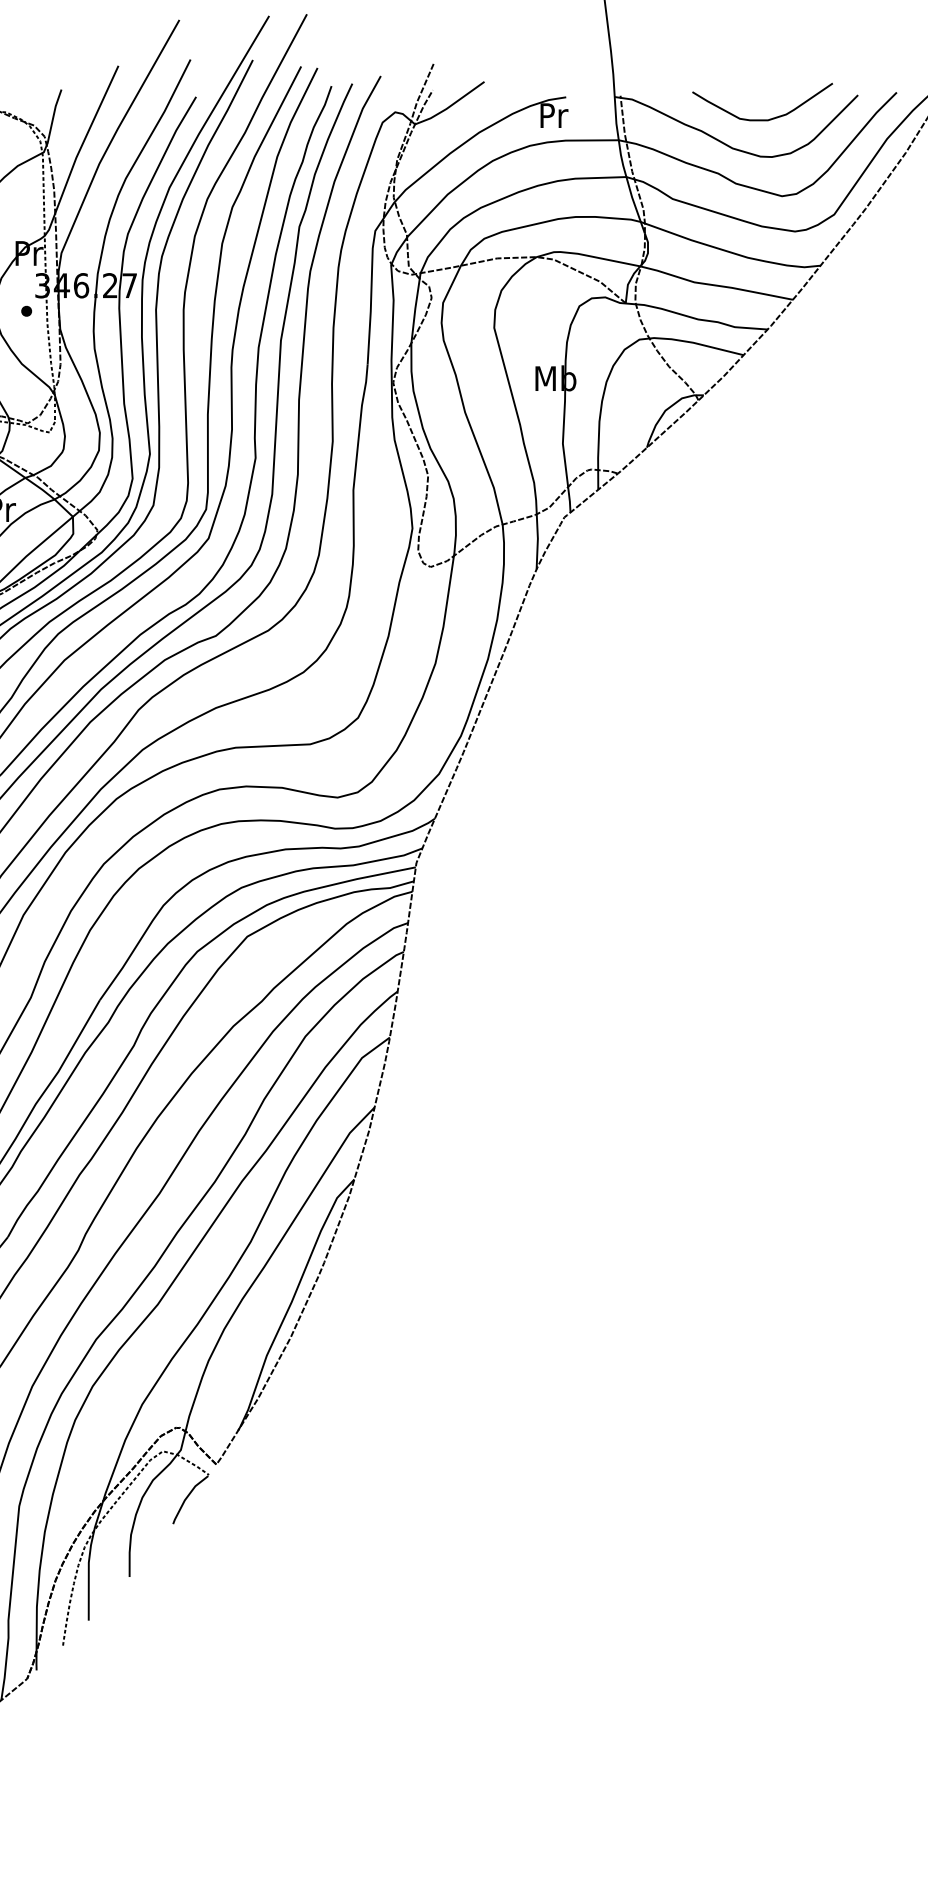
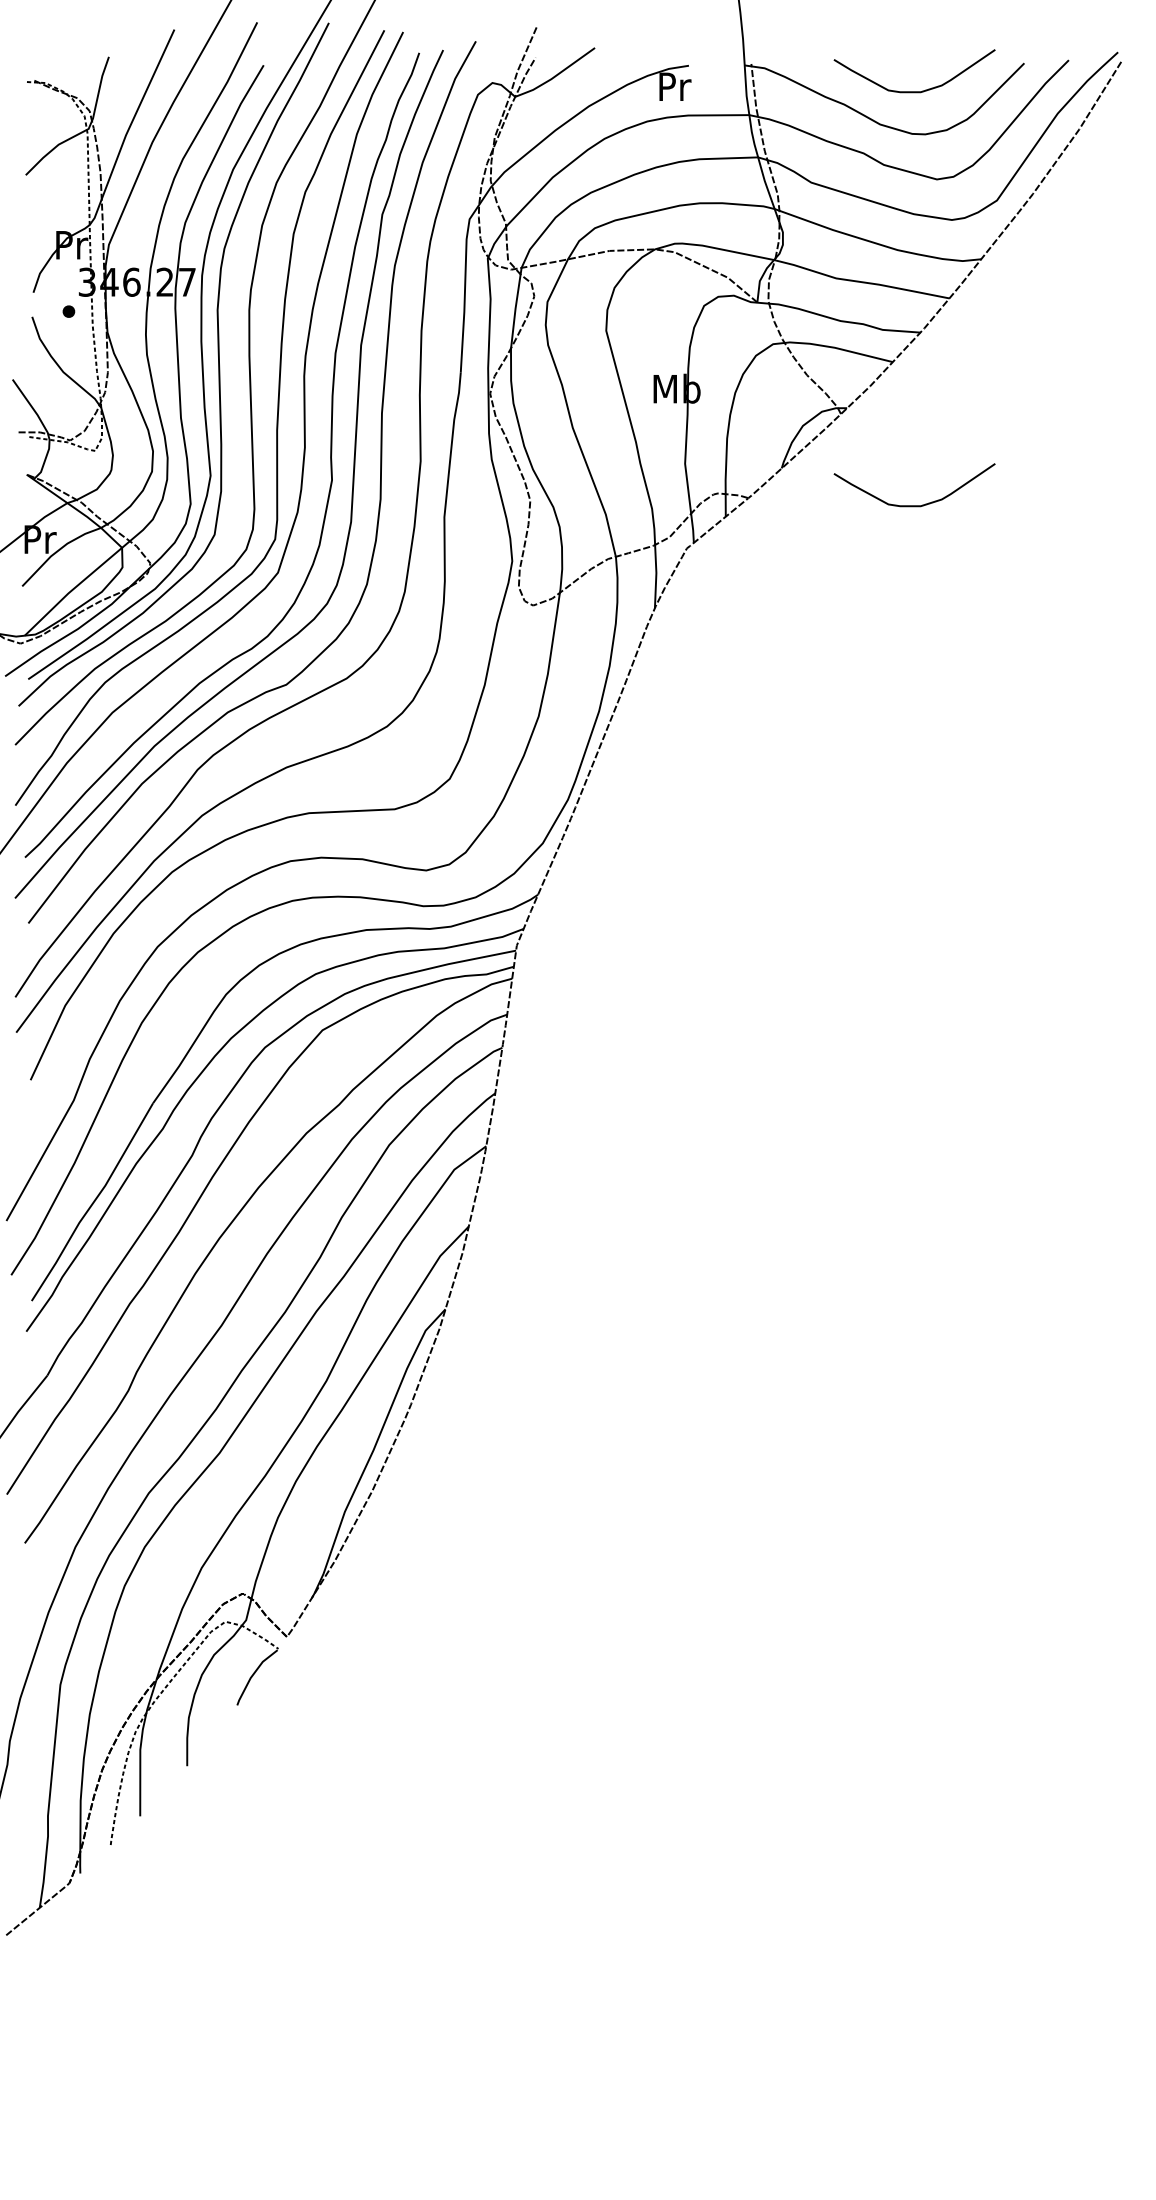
curve: (762, 479) -> (914, 505), added

